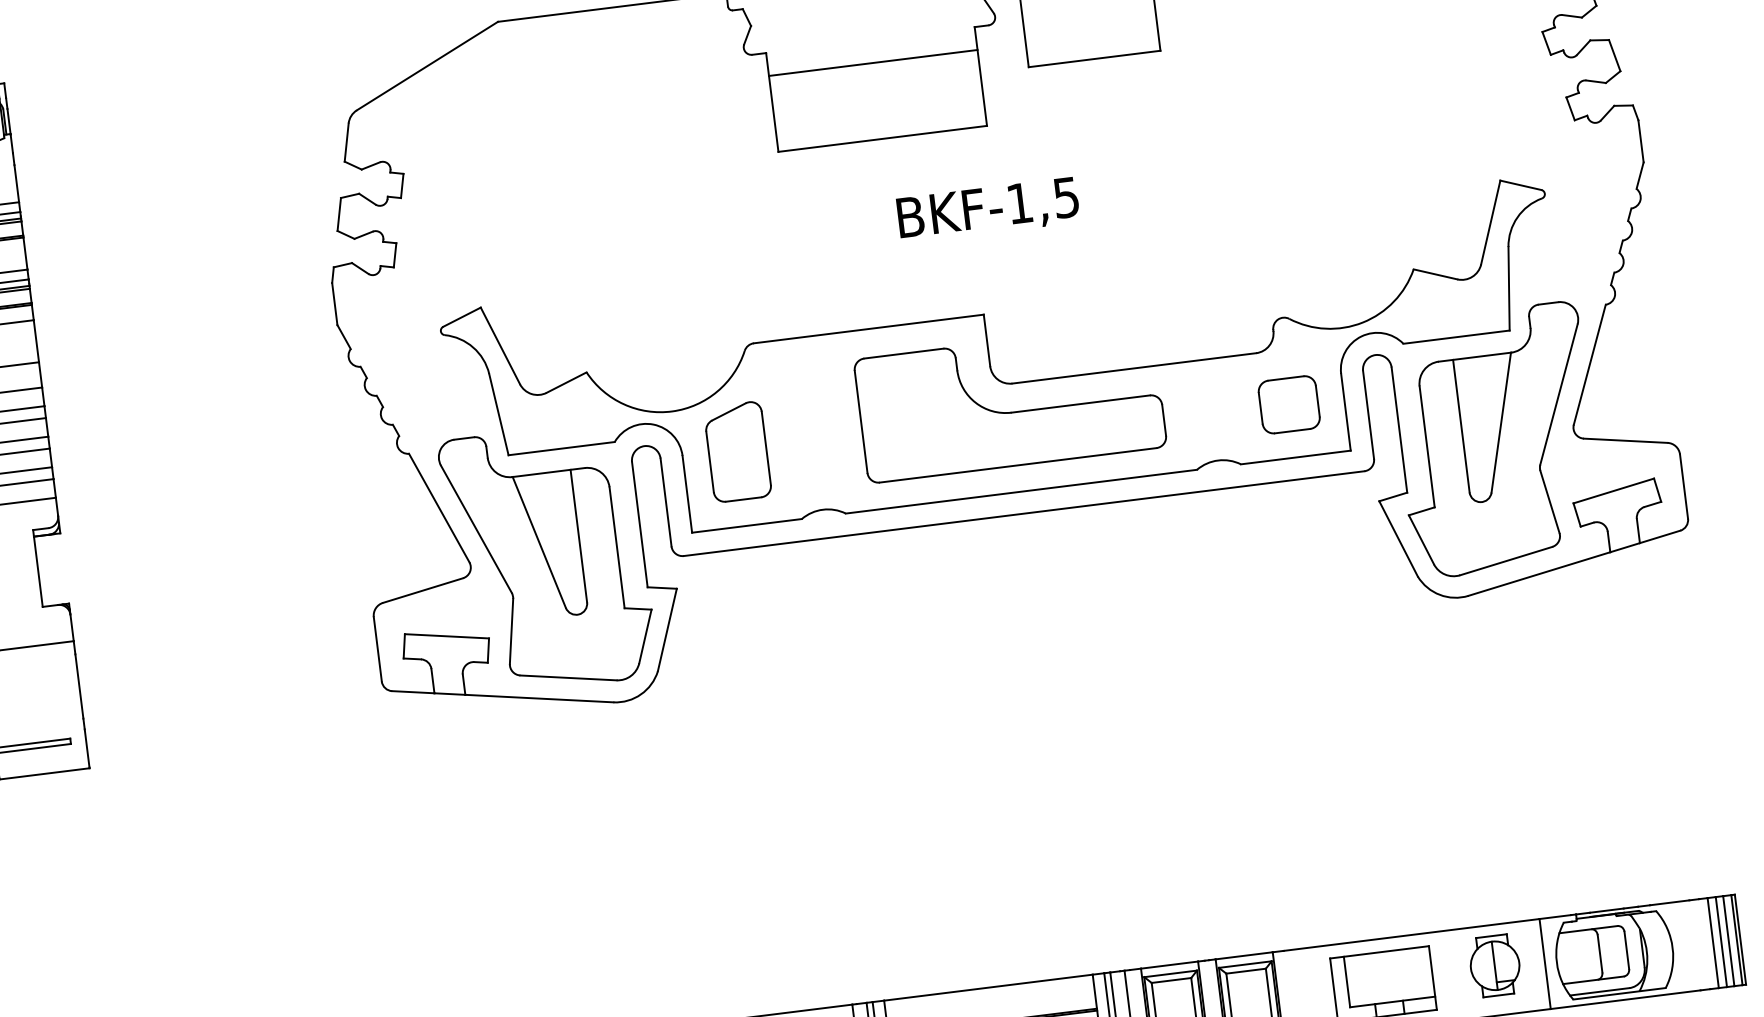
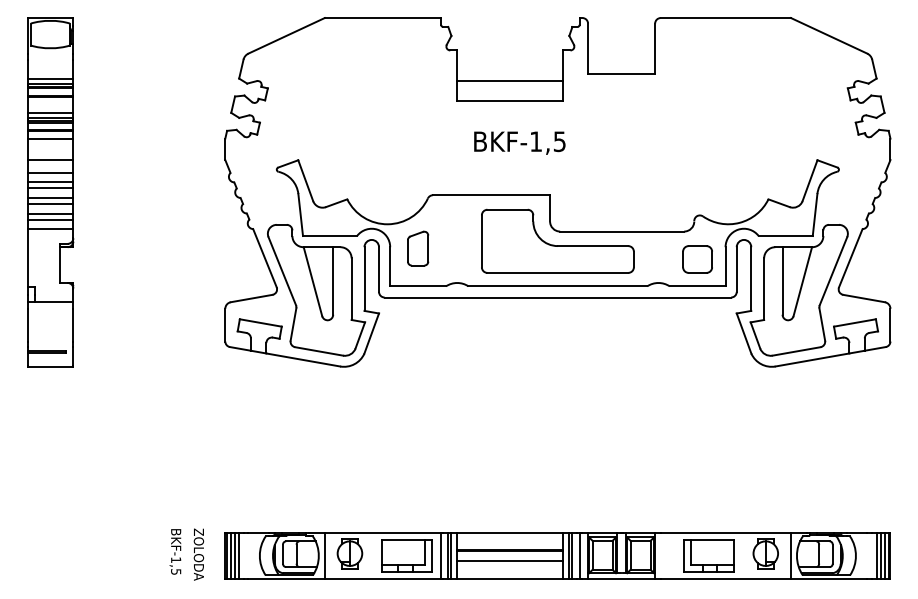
line: (873, 63) -> (510, 81), moved
text: (987, 209) -> (519, 142), moved
part: (736, 451) -> (417, 248), size x0.7

